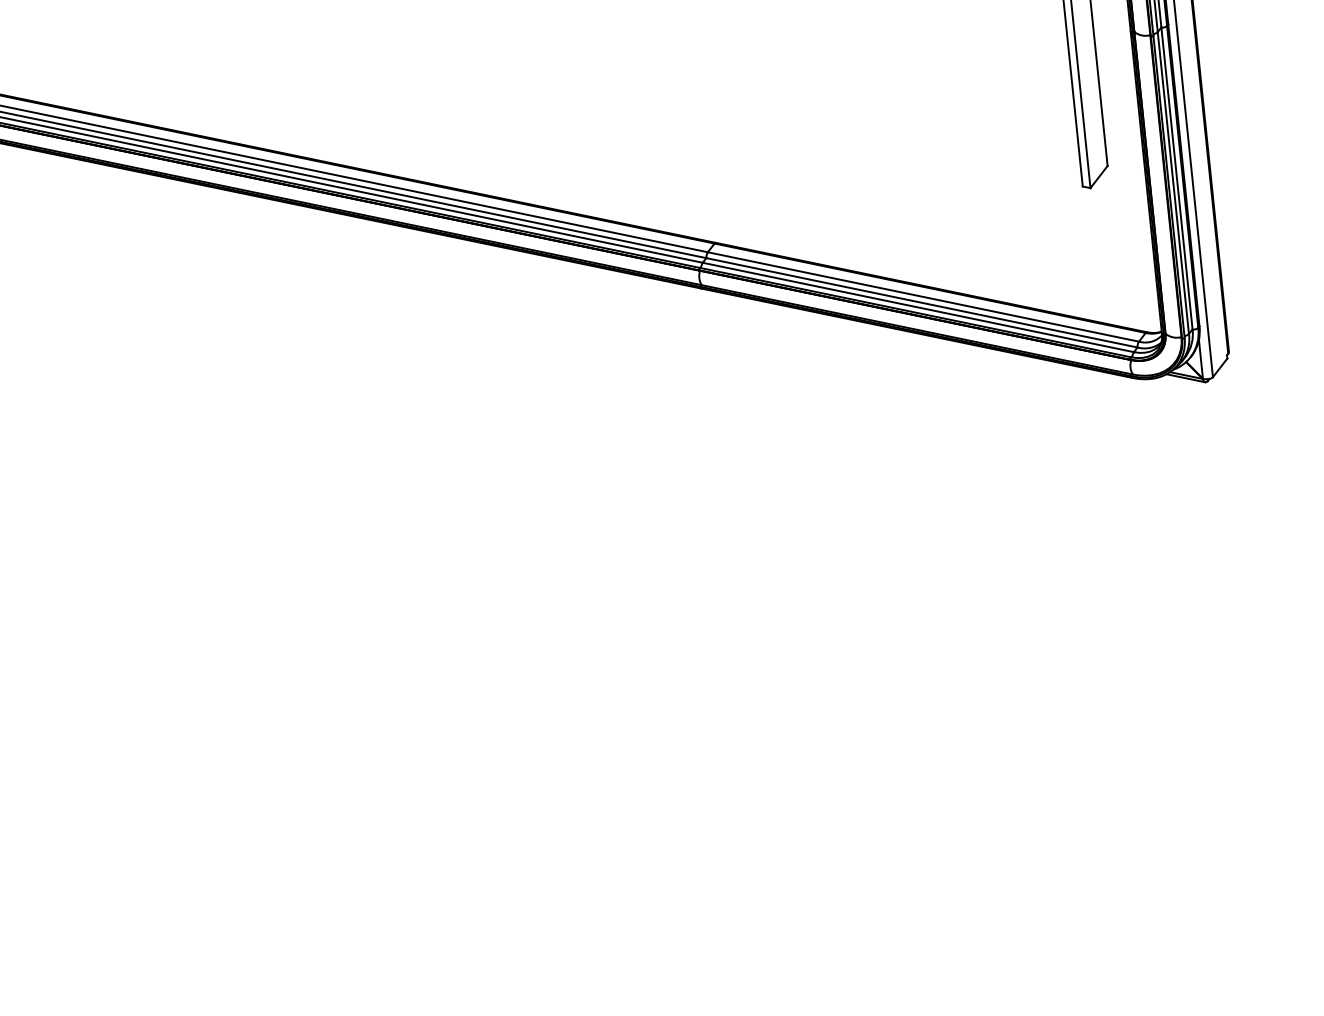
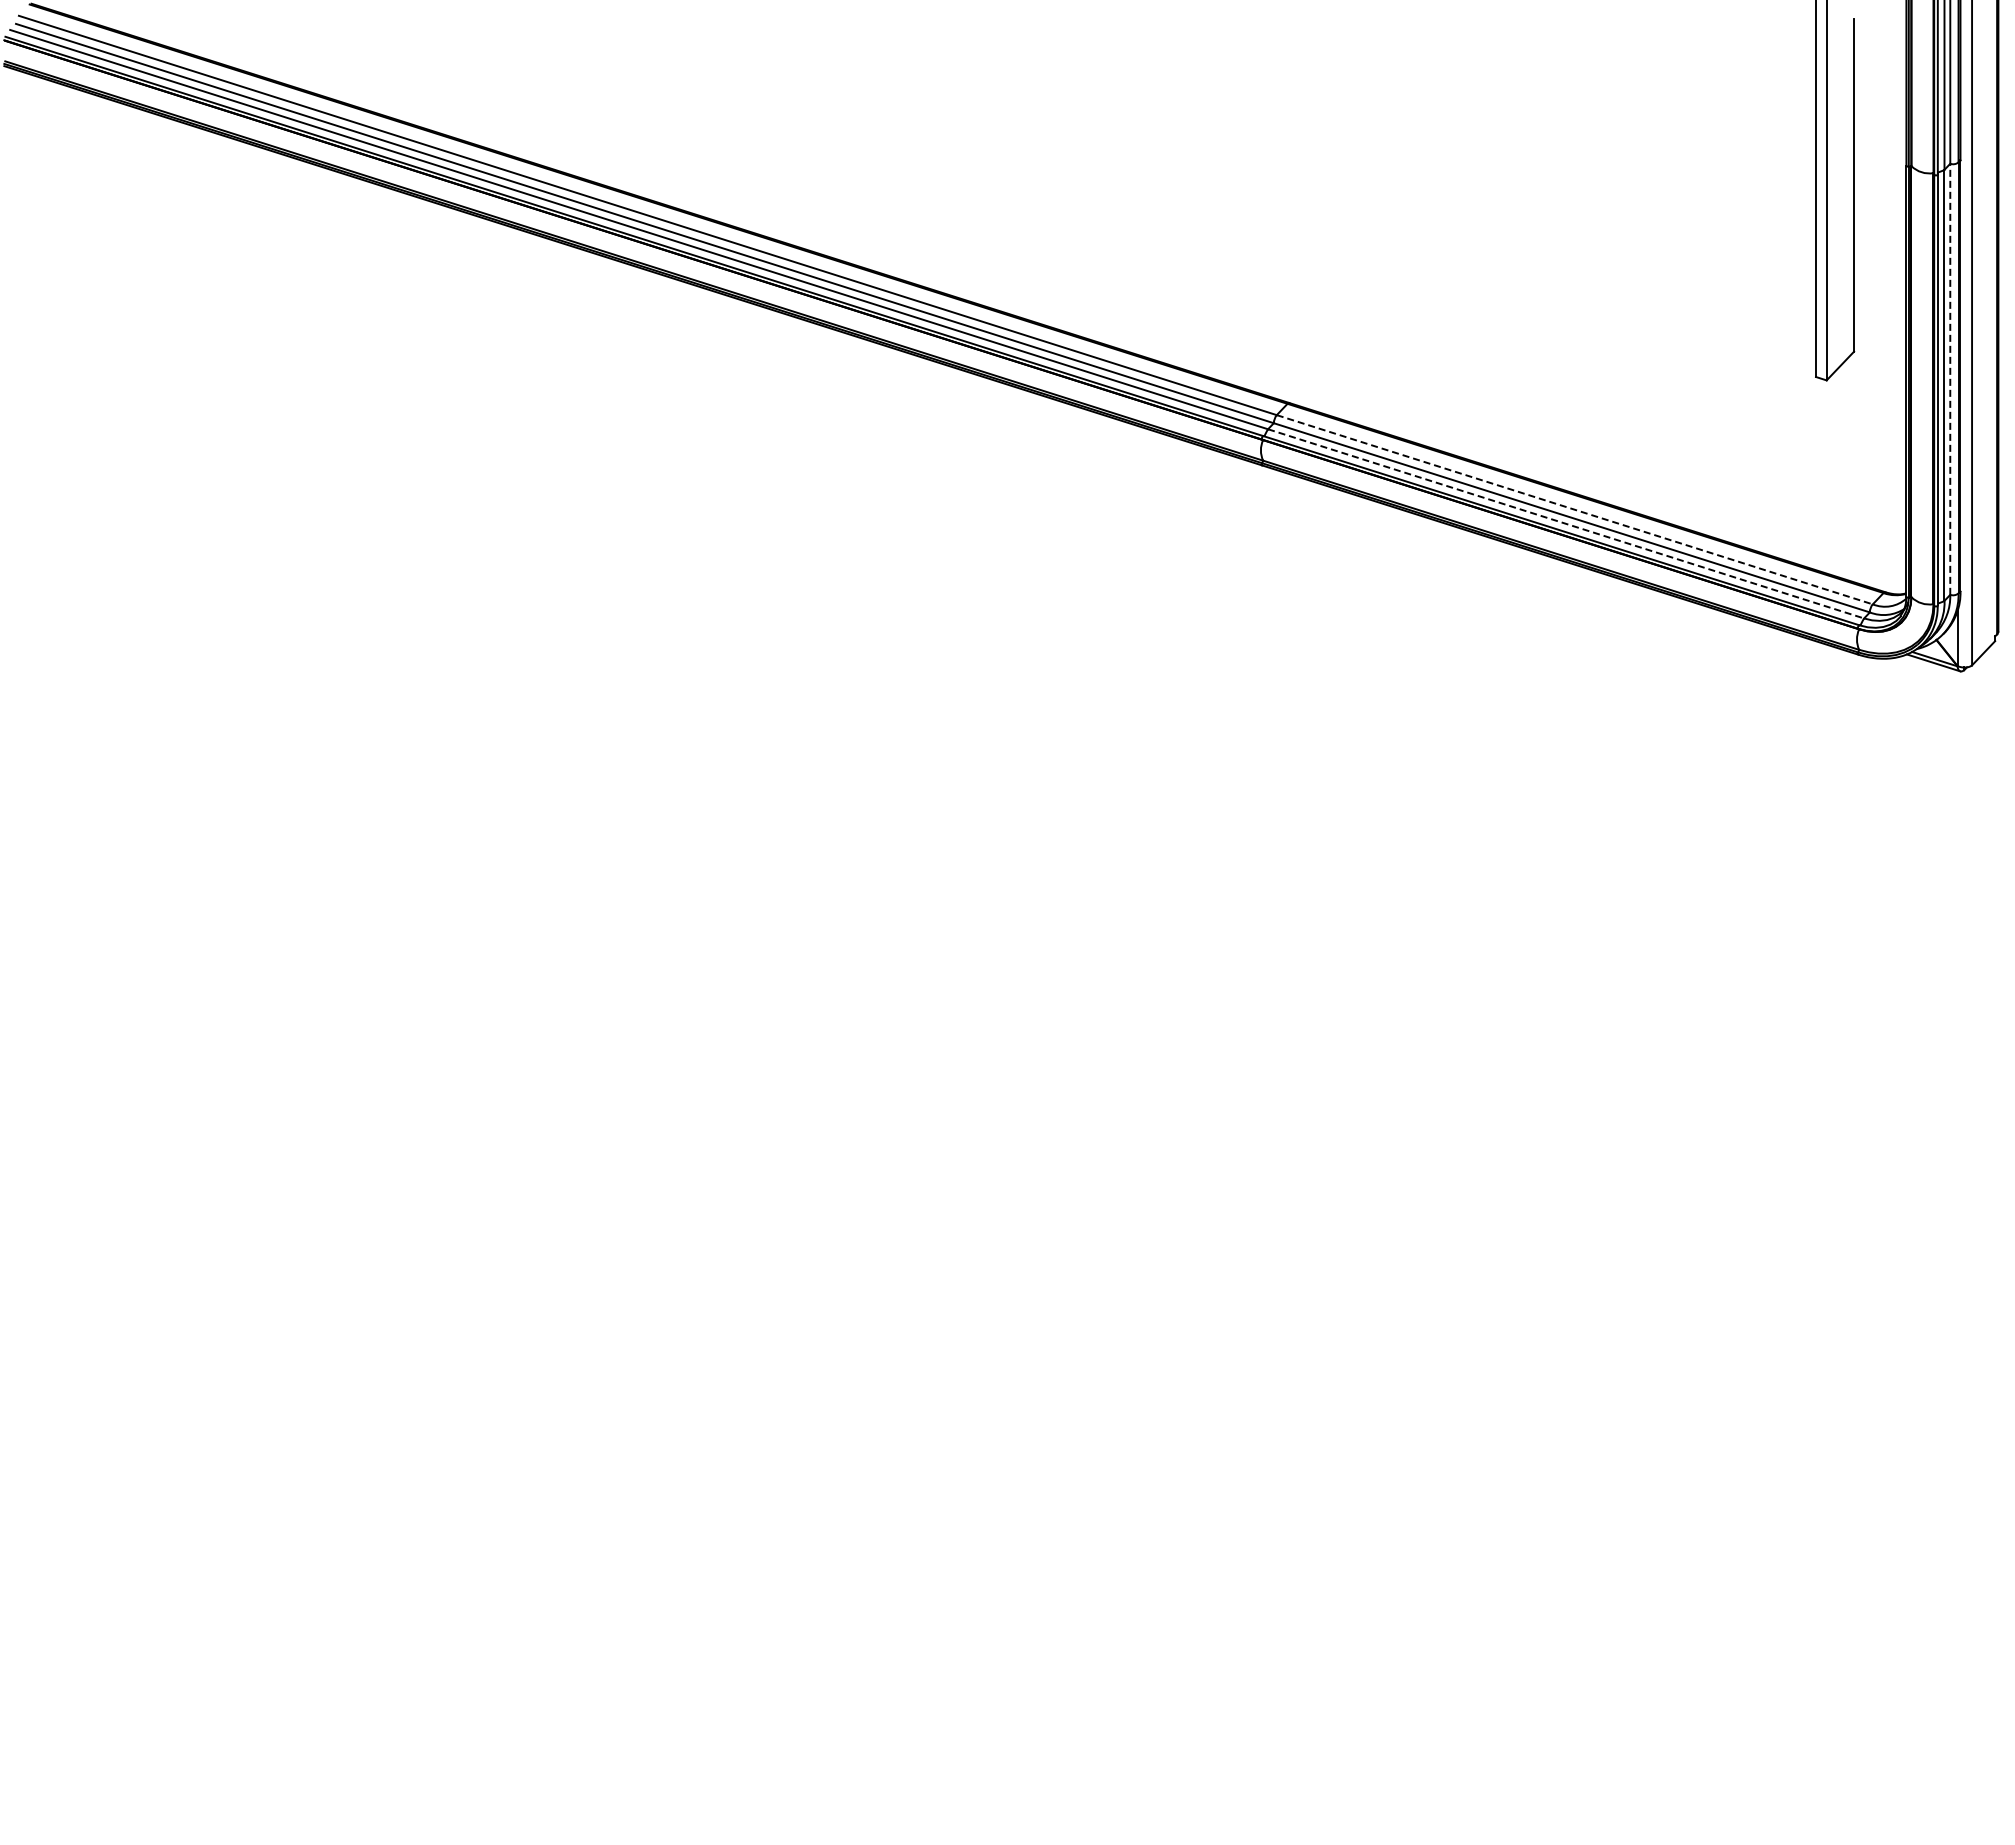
line: (1177, 178) -> (1950, 379), solid -> dashed
line: (923, 296) -> (1574, 509), solid -> dashed
line: (918, 307) -> (1566, 523), solid -> dashed

